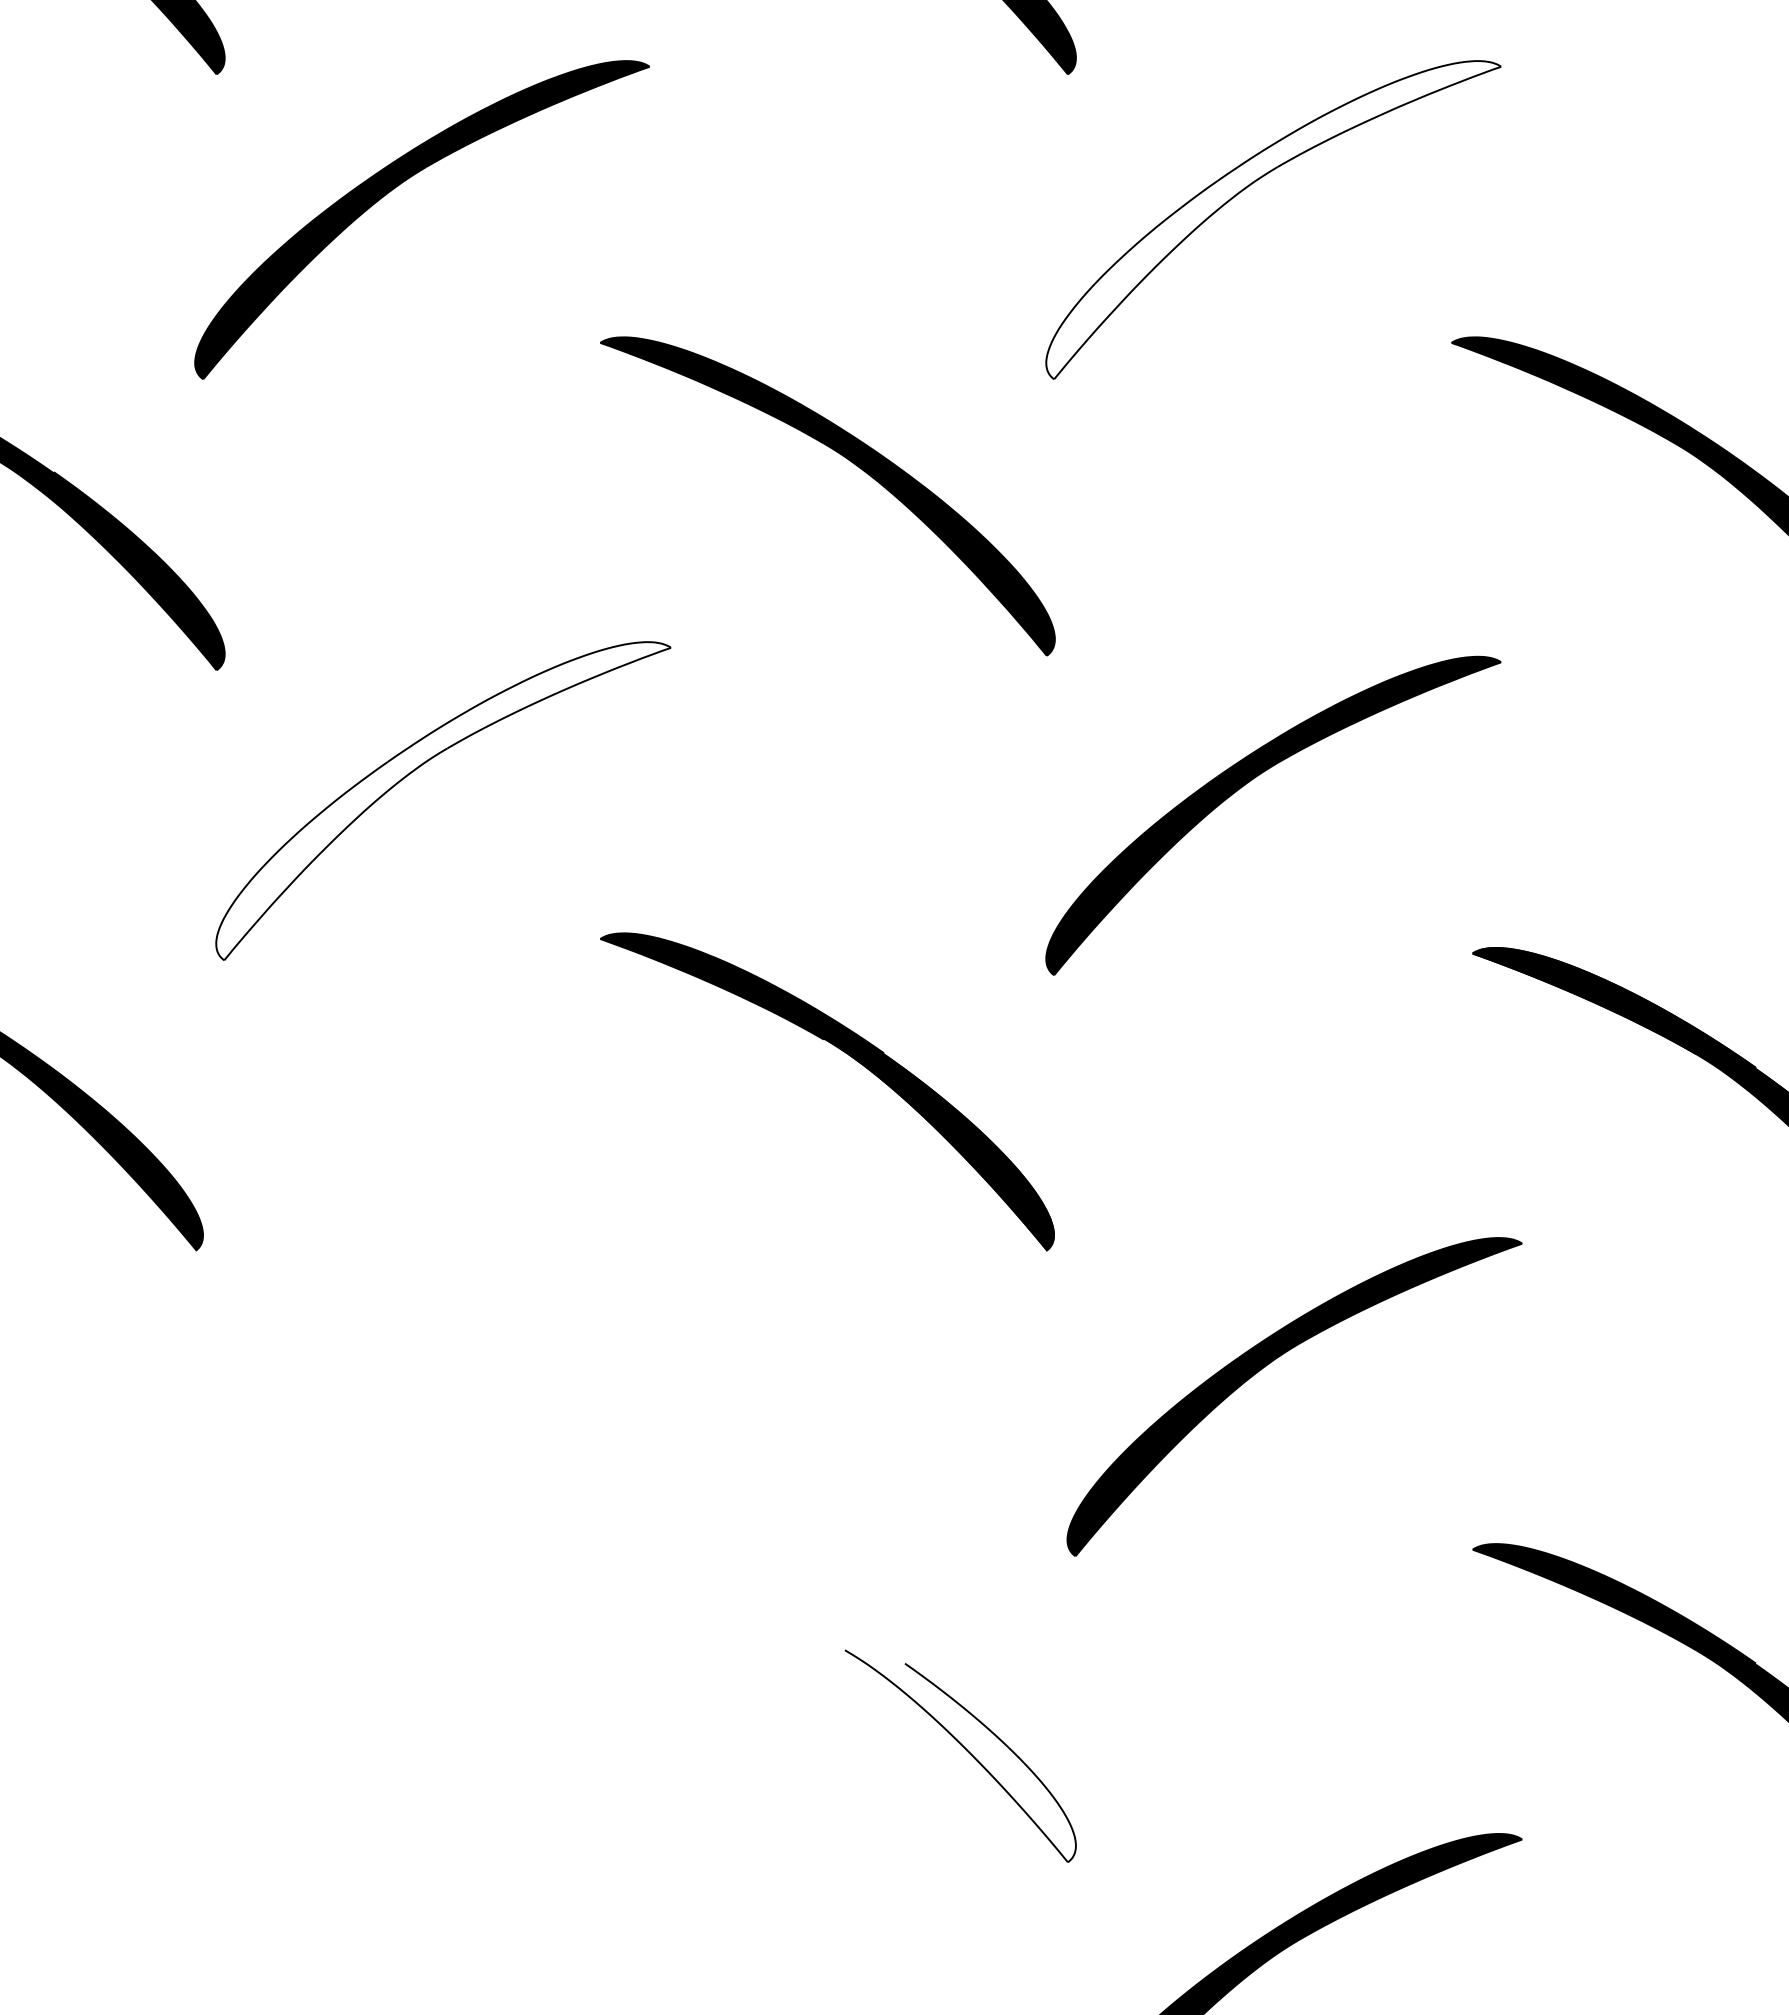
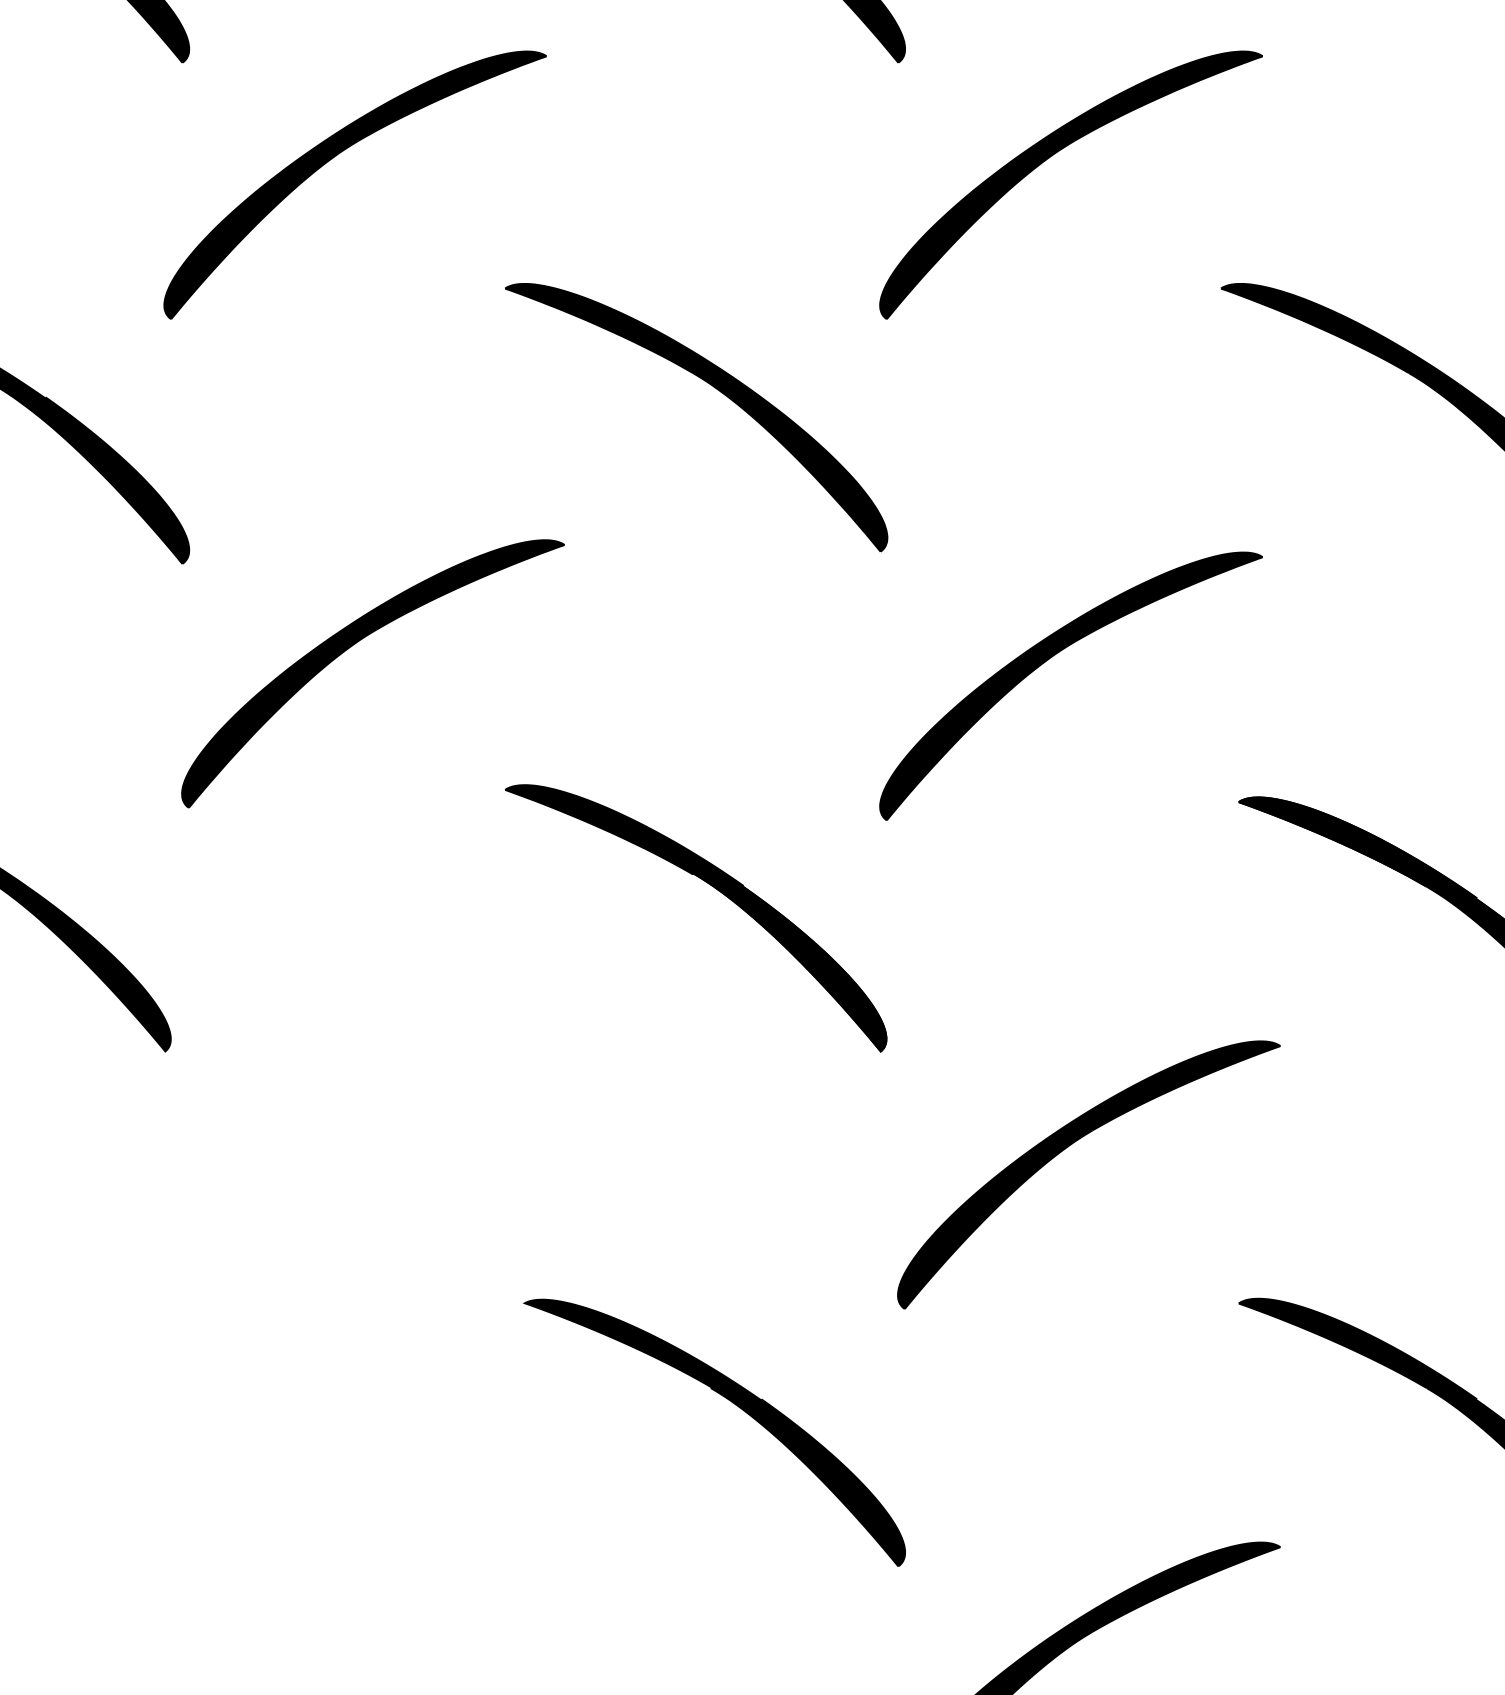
fill: (1273, 220) -> (1071, 185), added
fill: (443, 801) -> (373, 674), added
fill: (848, 1703) -> (713, 1432), added

